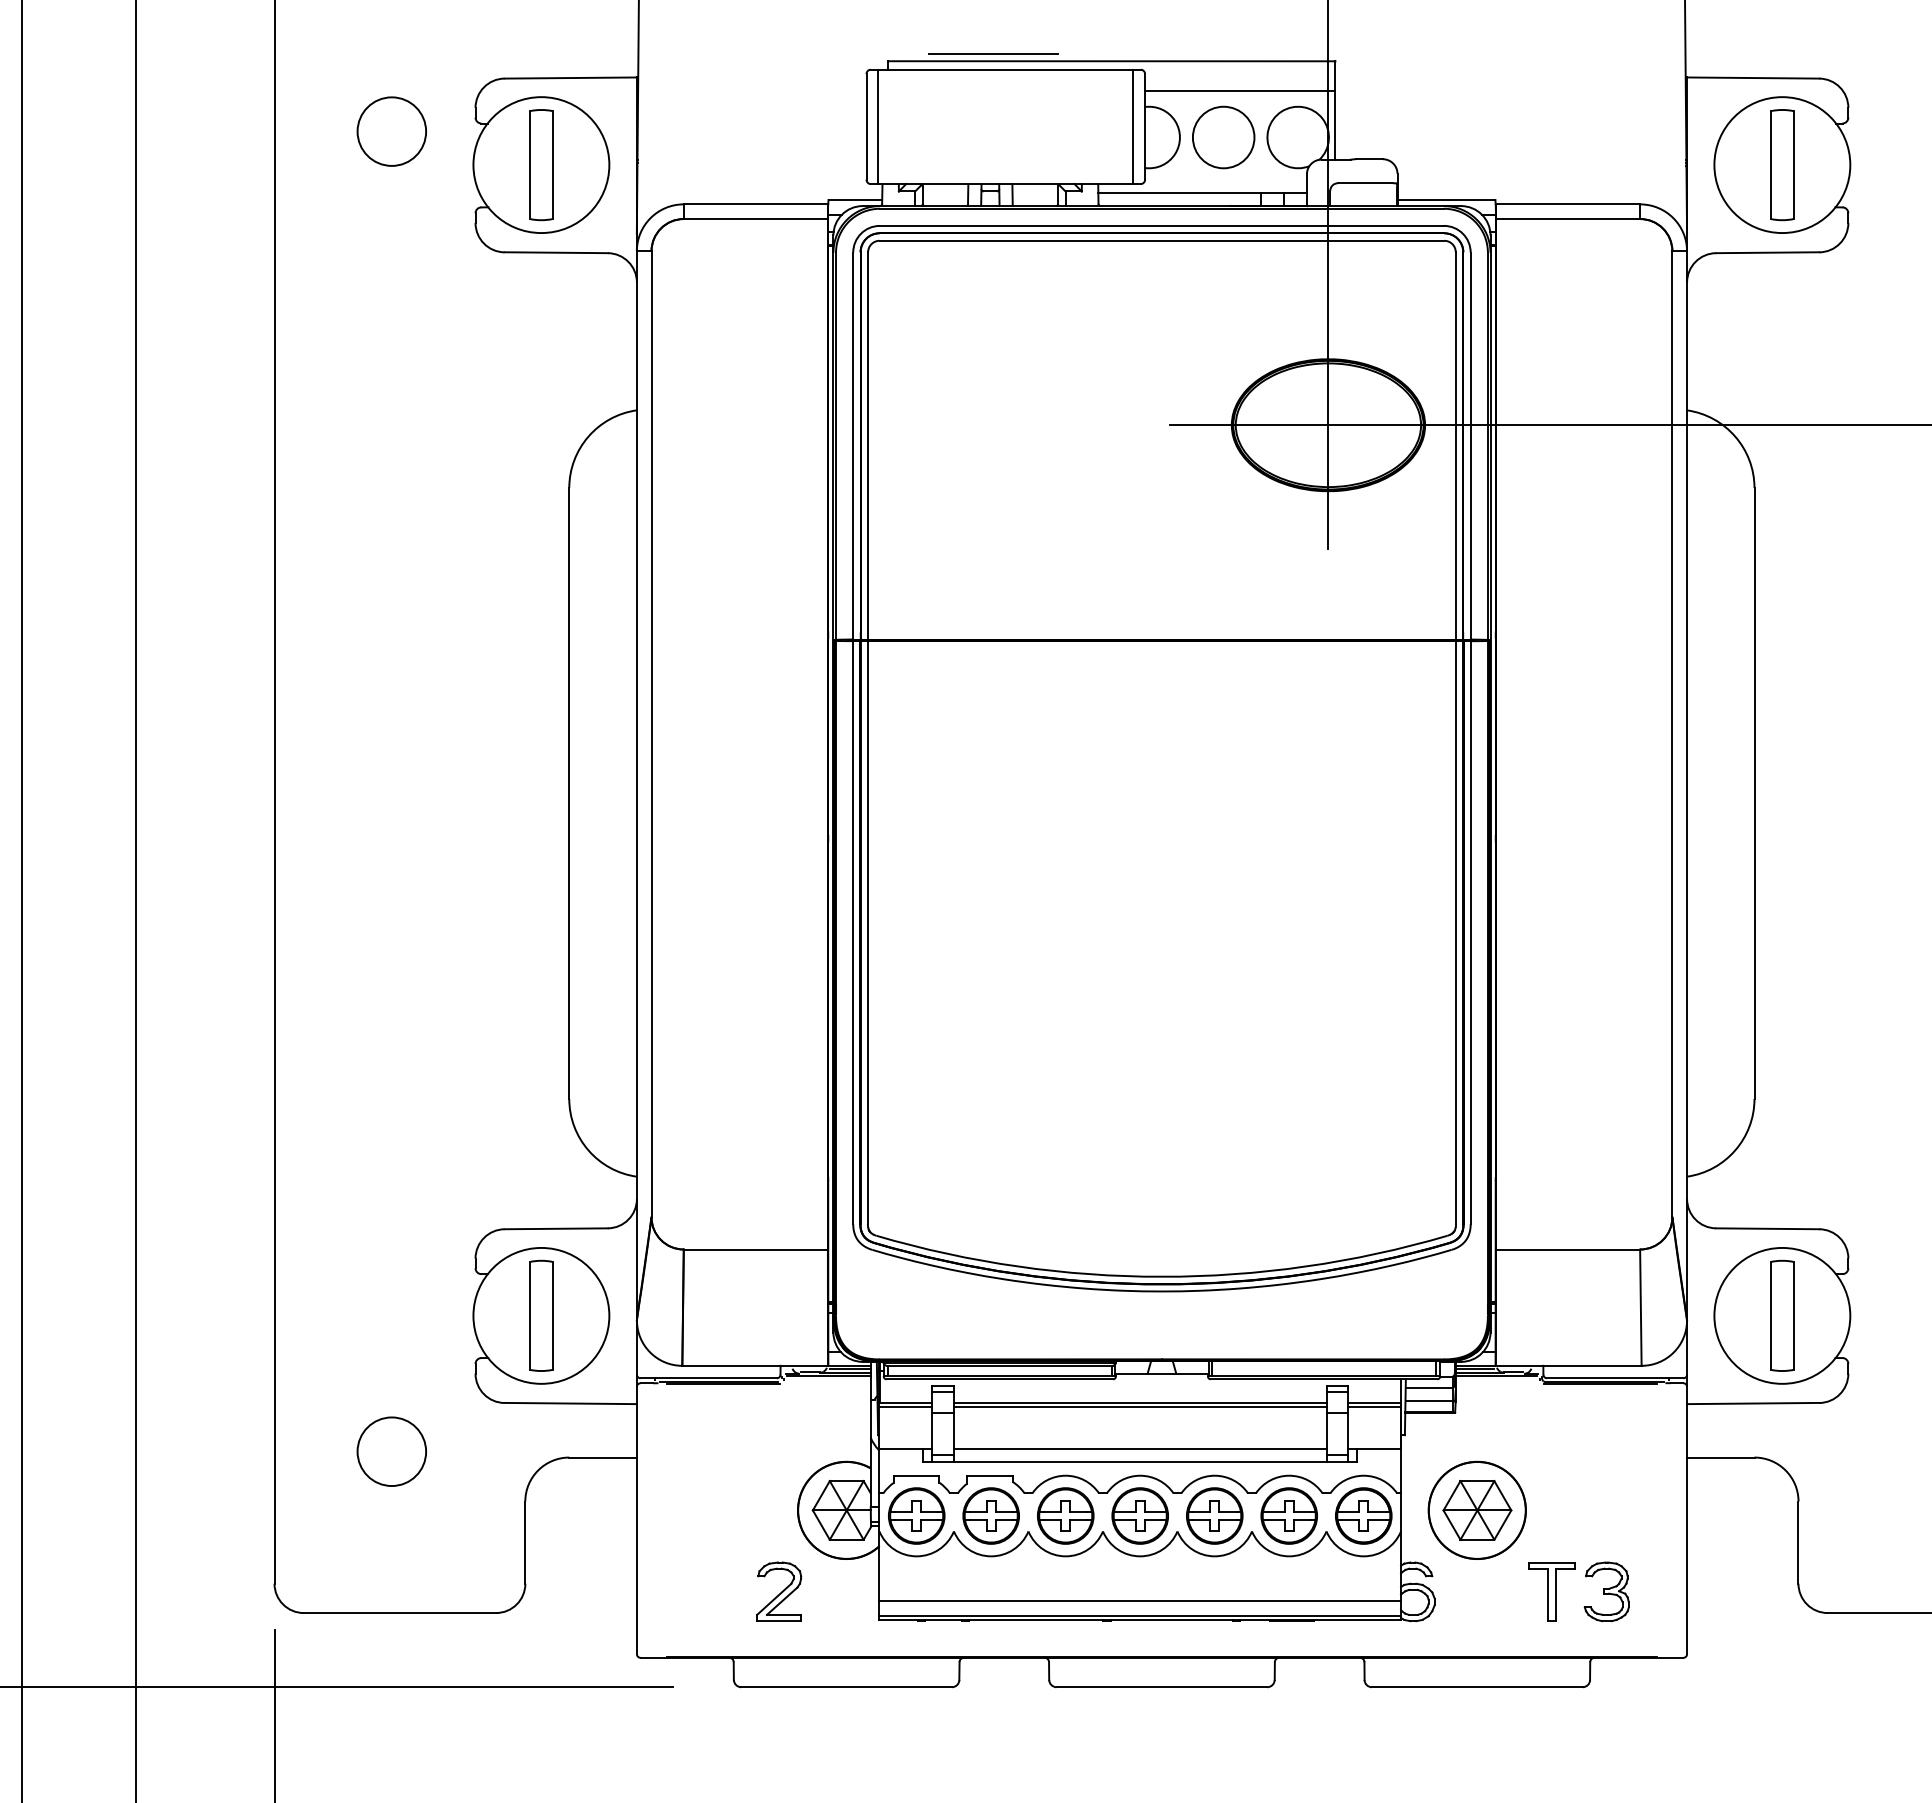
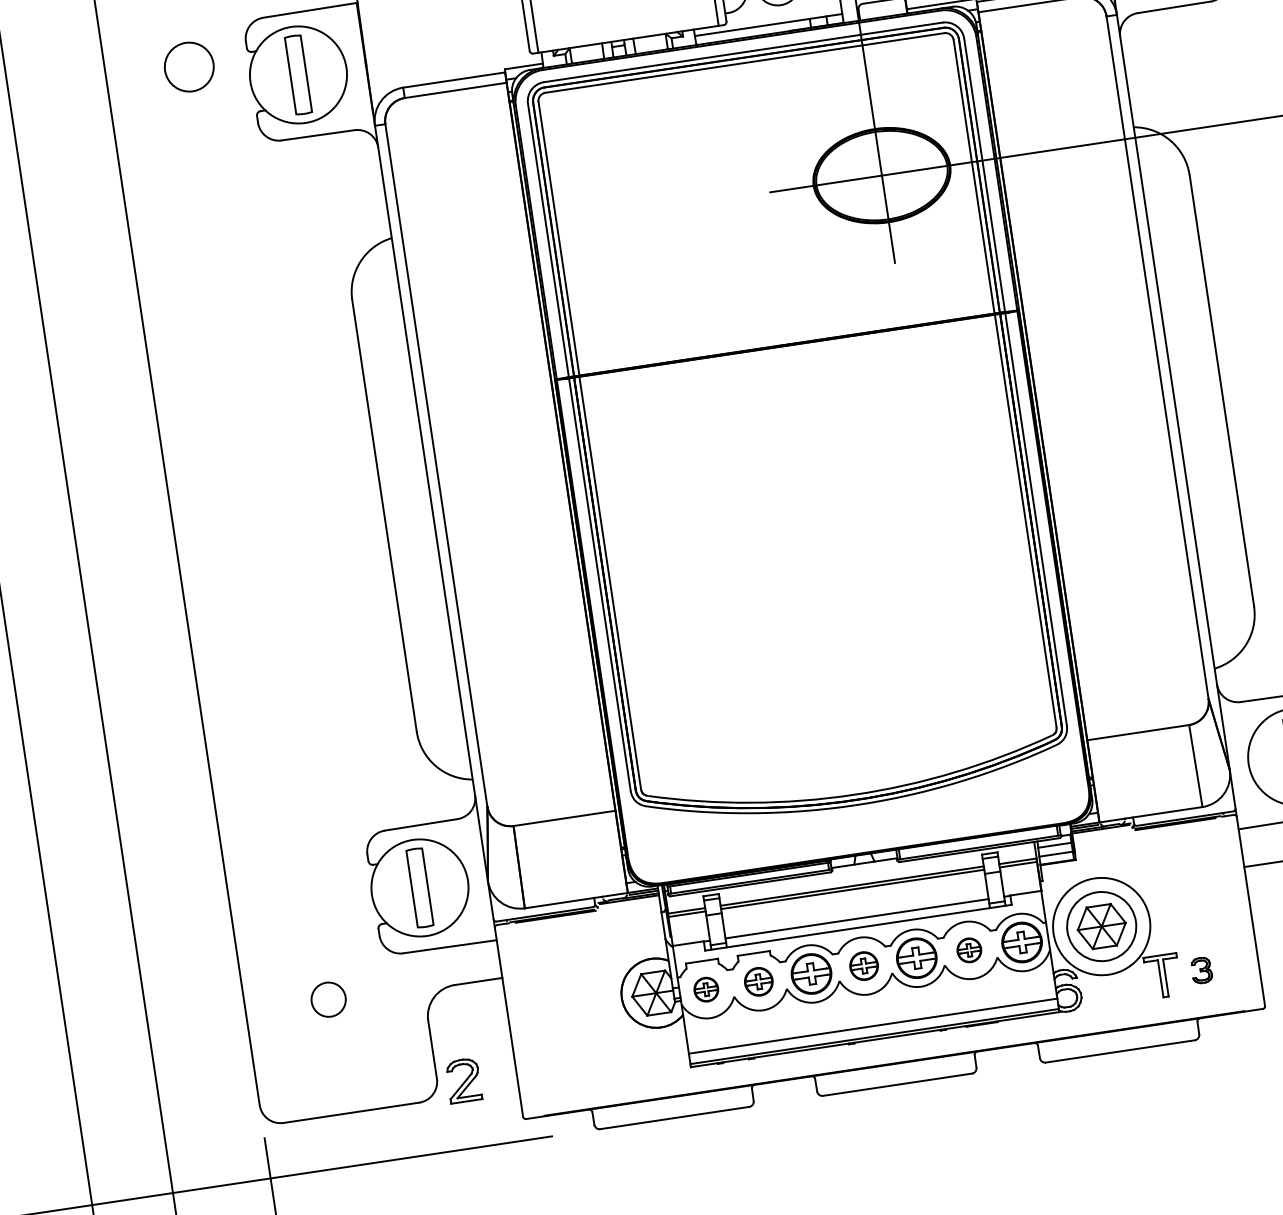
circle: (391, 1451) -> (328, 999), size x0.7
circle: (1476, 1510) -> (1101, 926), size x1.4
part: (916, 1515) -> (706, 989), size x0.6
part: (990, 1515) -> (758, 981), size x0.7
part: (1139, 1515) -> (863, 965), size x0.7
part: (1288, 1515) -> (968, 950), size x0.6
part: (779, 1591) -> (463, 1080), moved
part: (1606, 1591) -> (1201, 970), size x0.6

